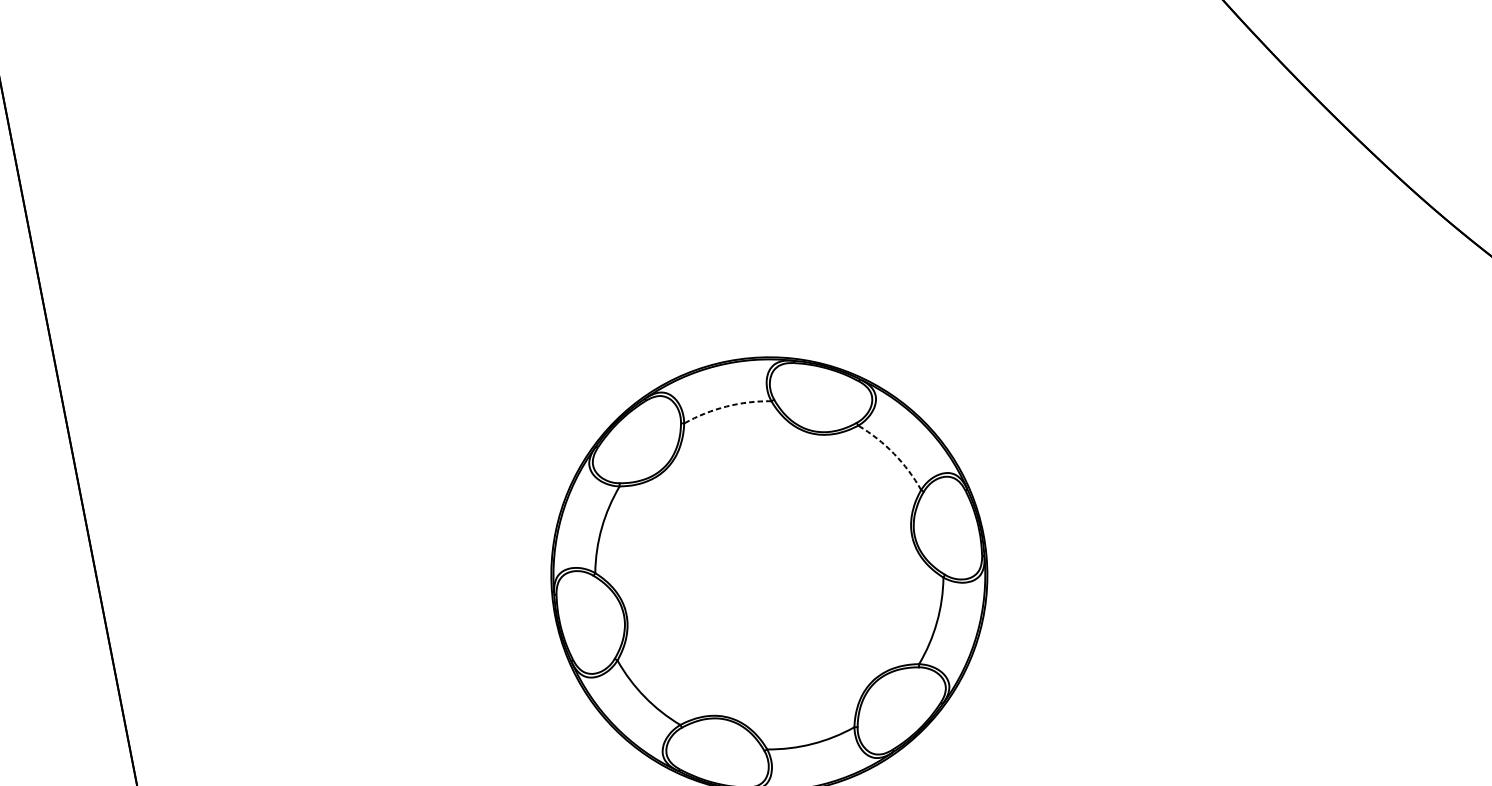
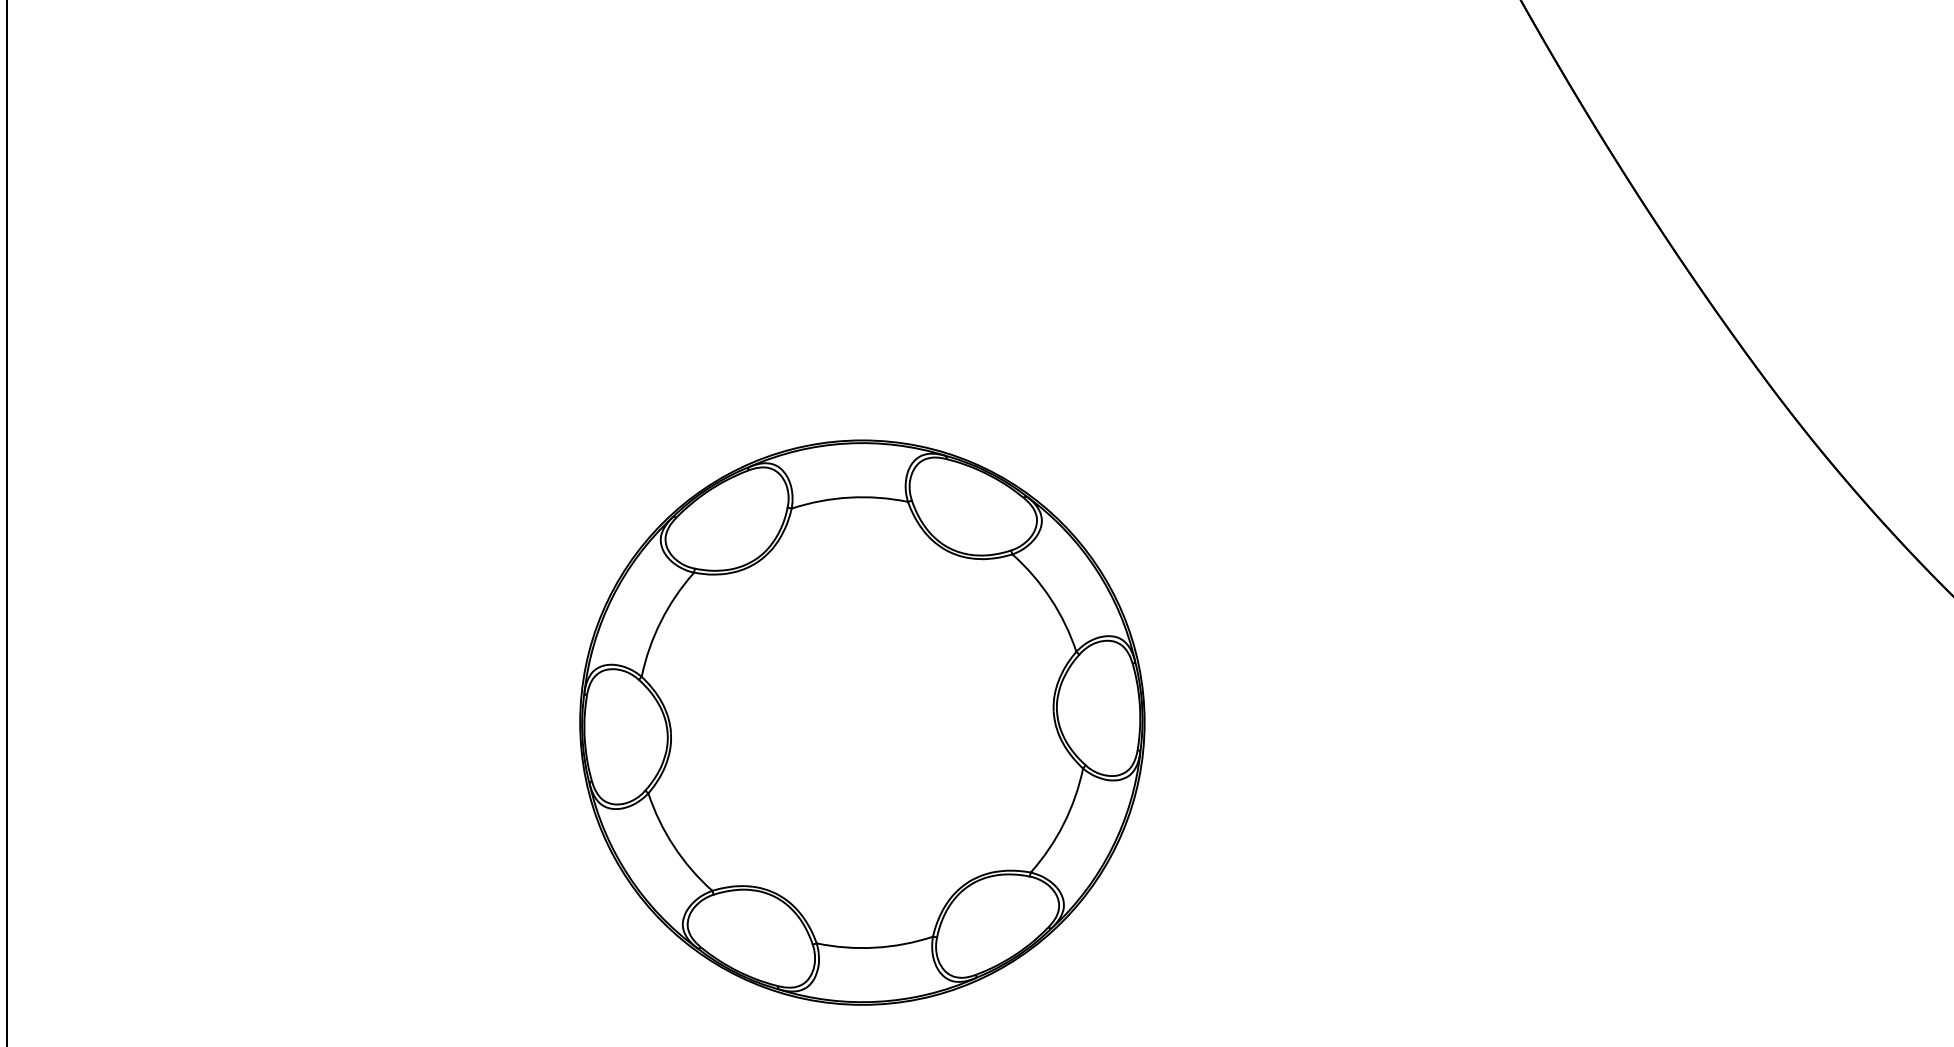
arc: (726, 406) -> (849, 497), dashed -> solid
arc: (893, 453) -> (1050, 598), dashed -> solid

